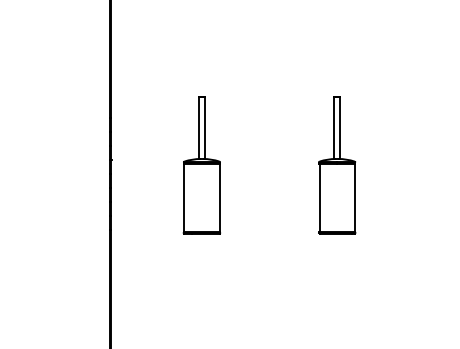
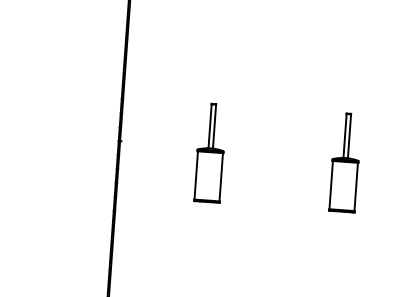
part: (201, 165) -> (209, 153), size x0.71
part: (337, 165) -> (345, 162), size x0.71

